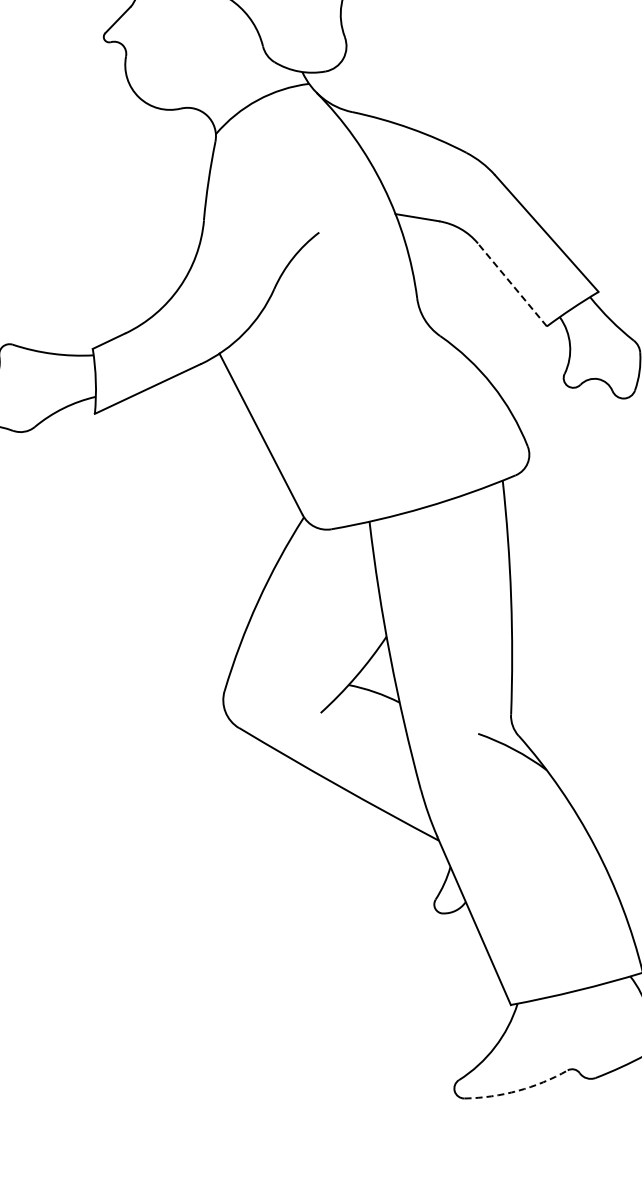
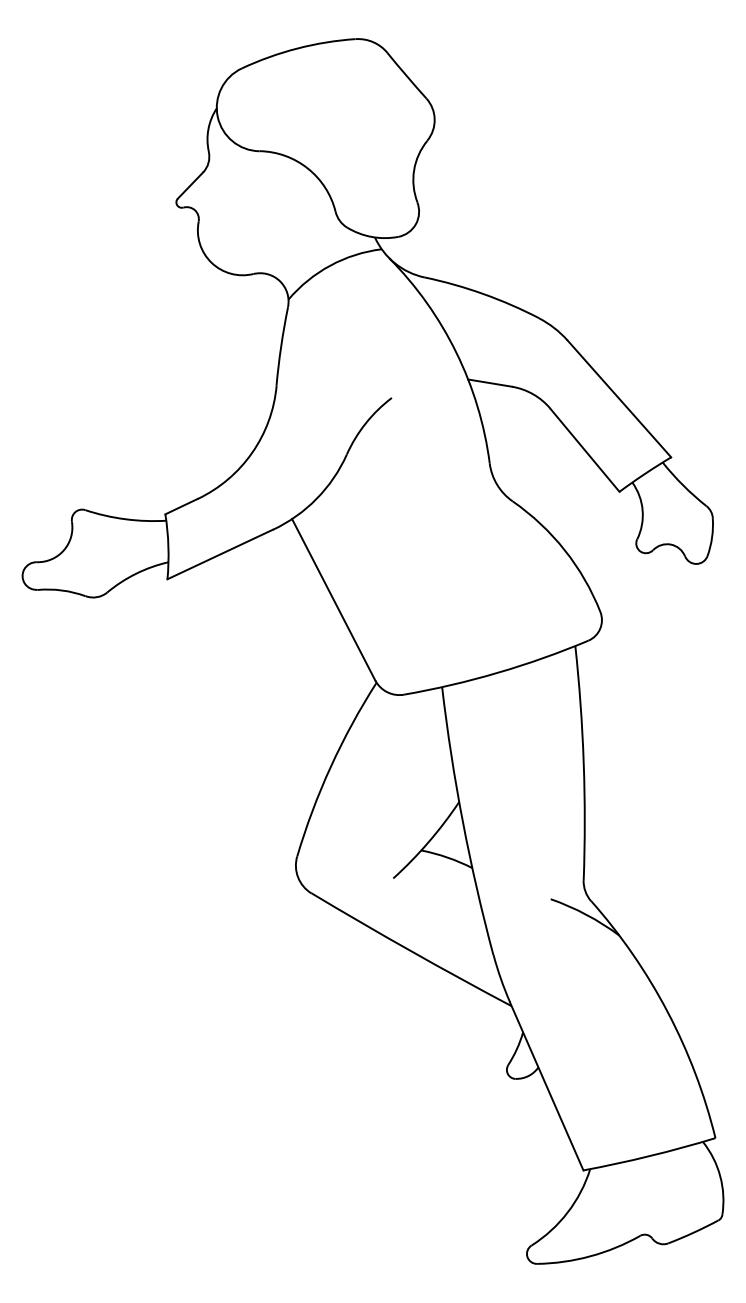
line: (512, 285) -> (585, 450), dashed -> solid
arc: (517, 1091) -> (590, 1256), dashed -> solid

